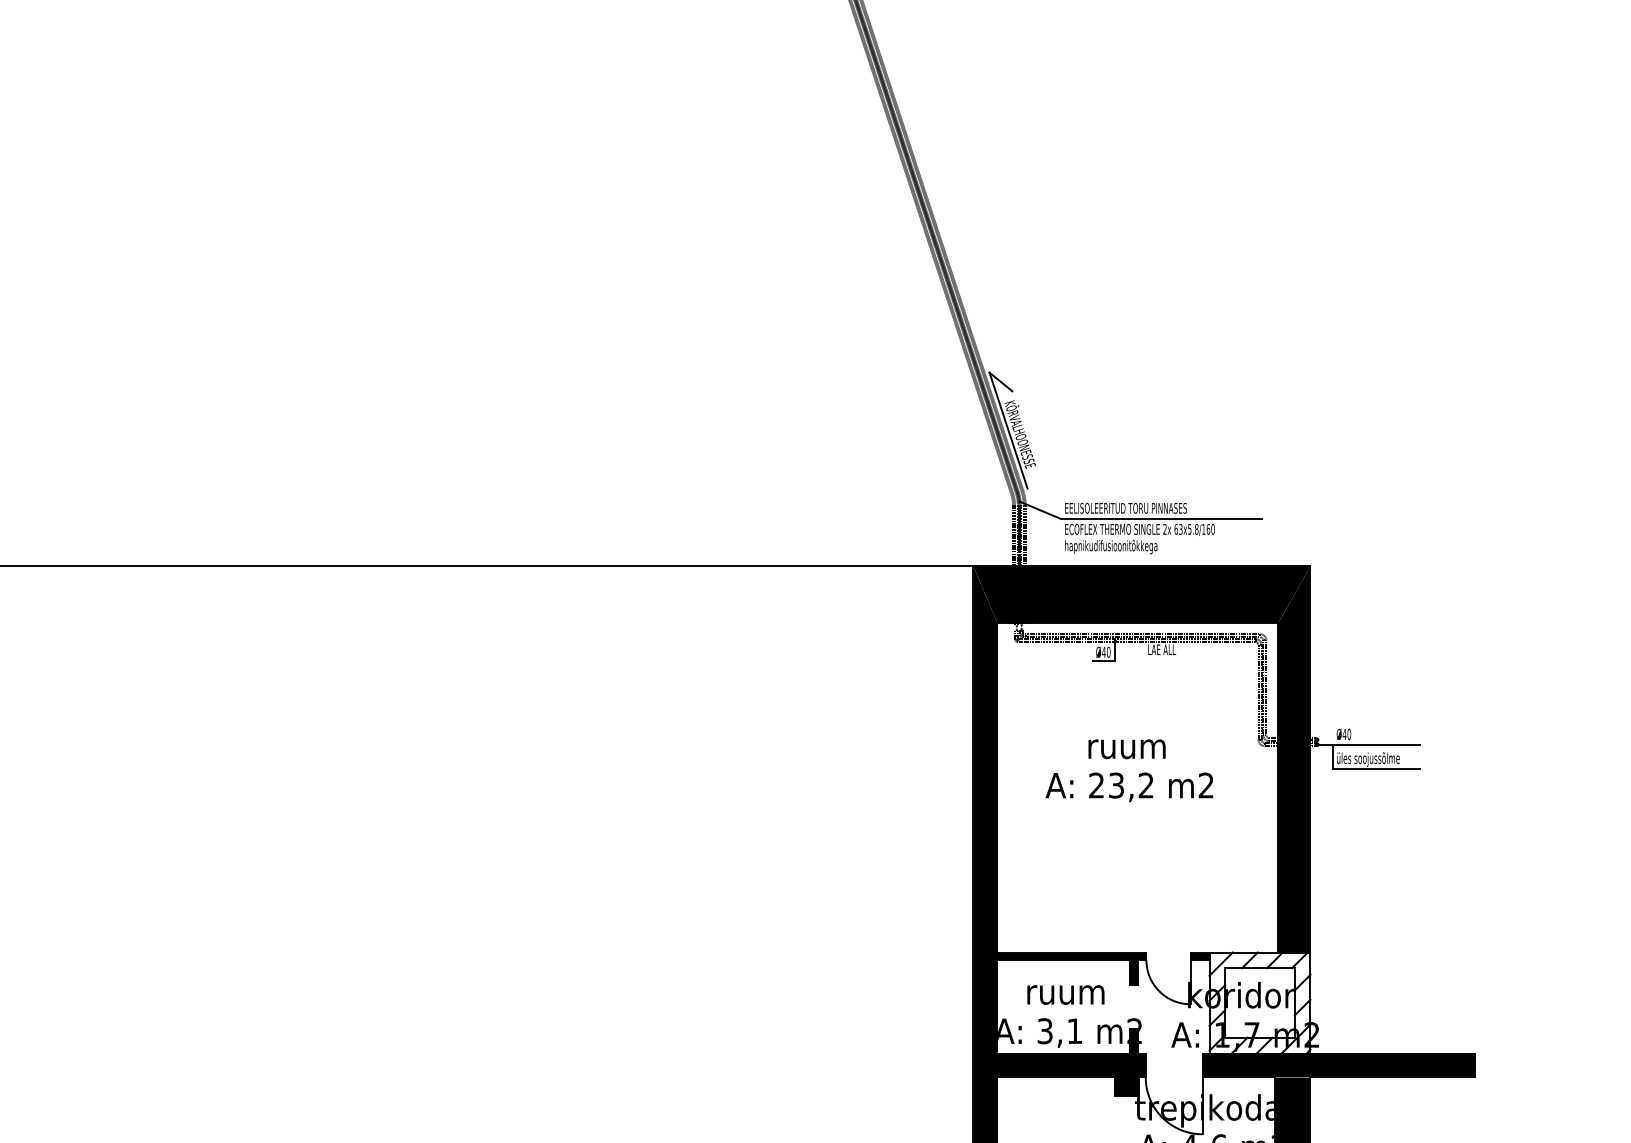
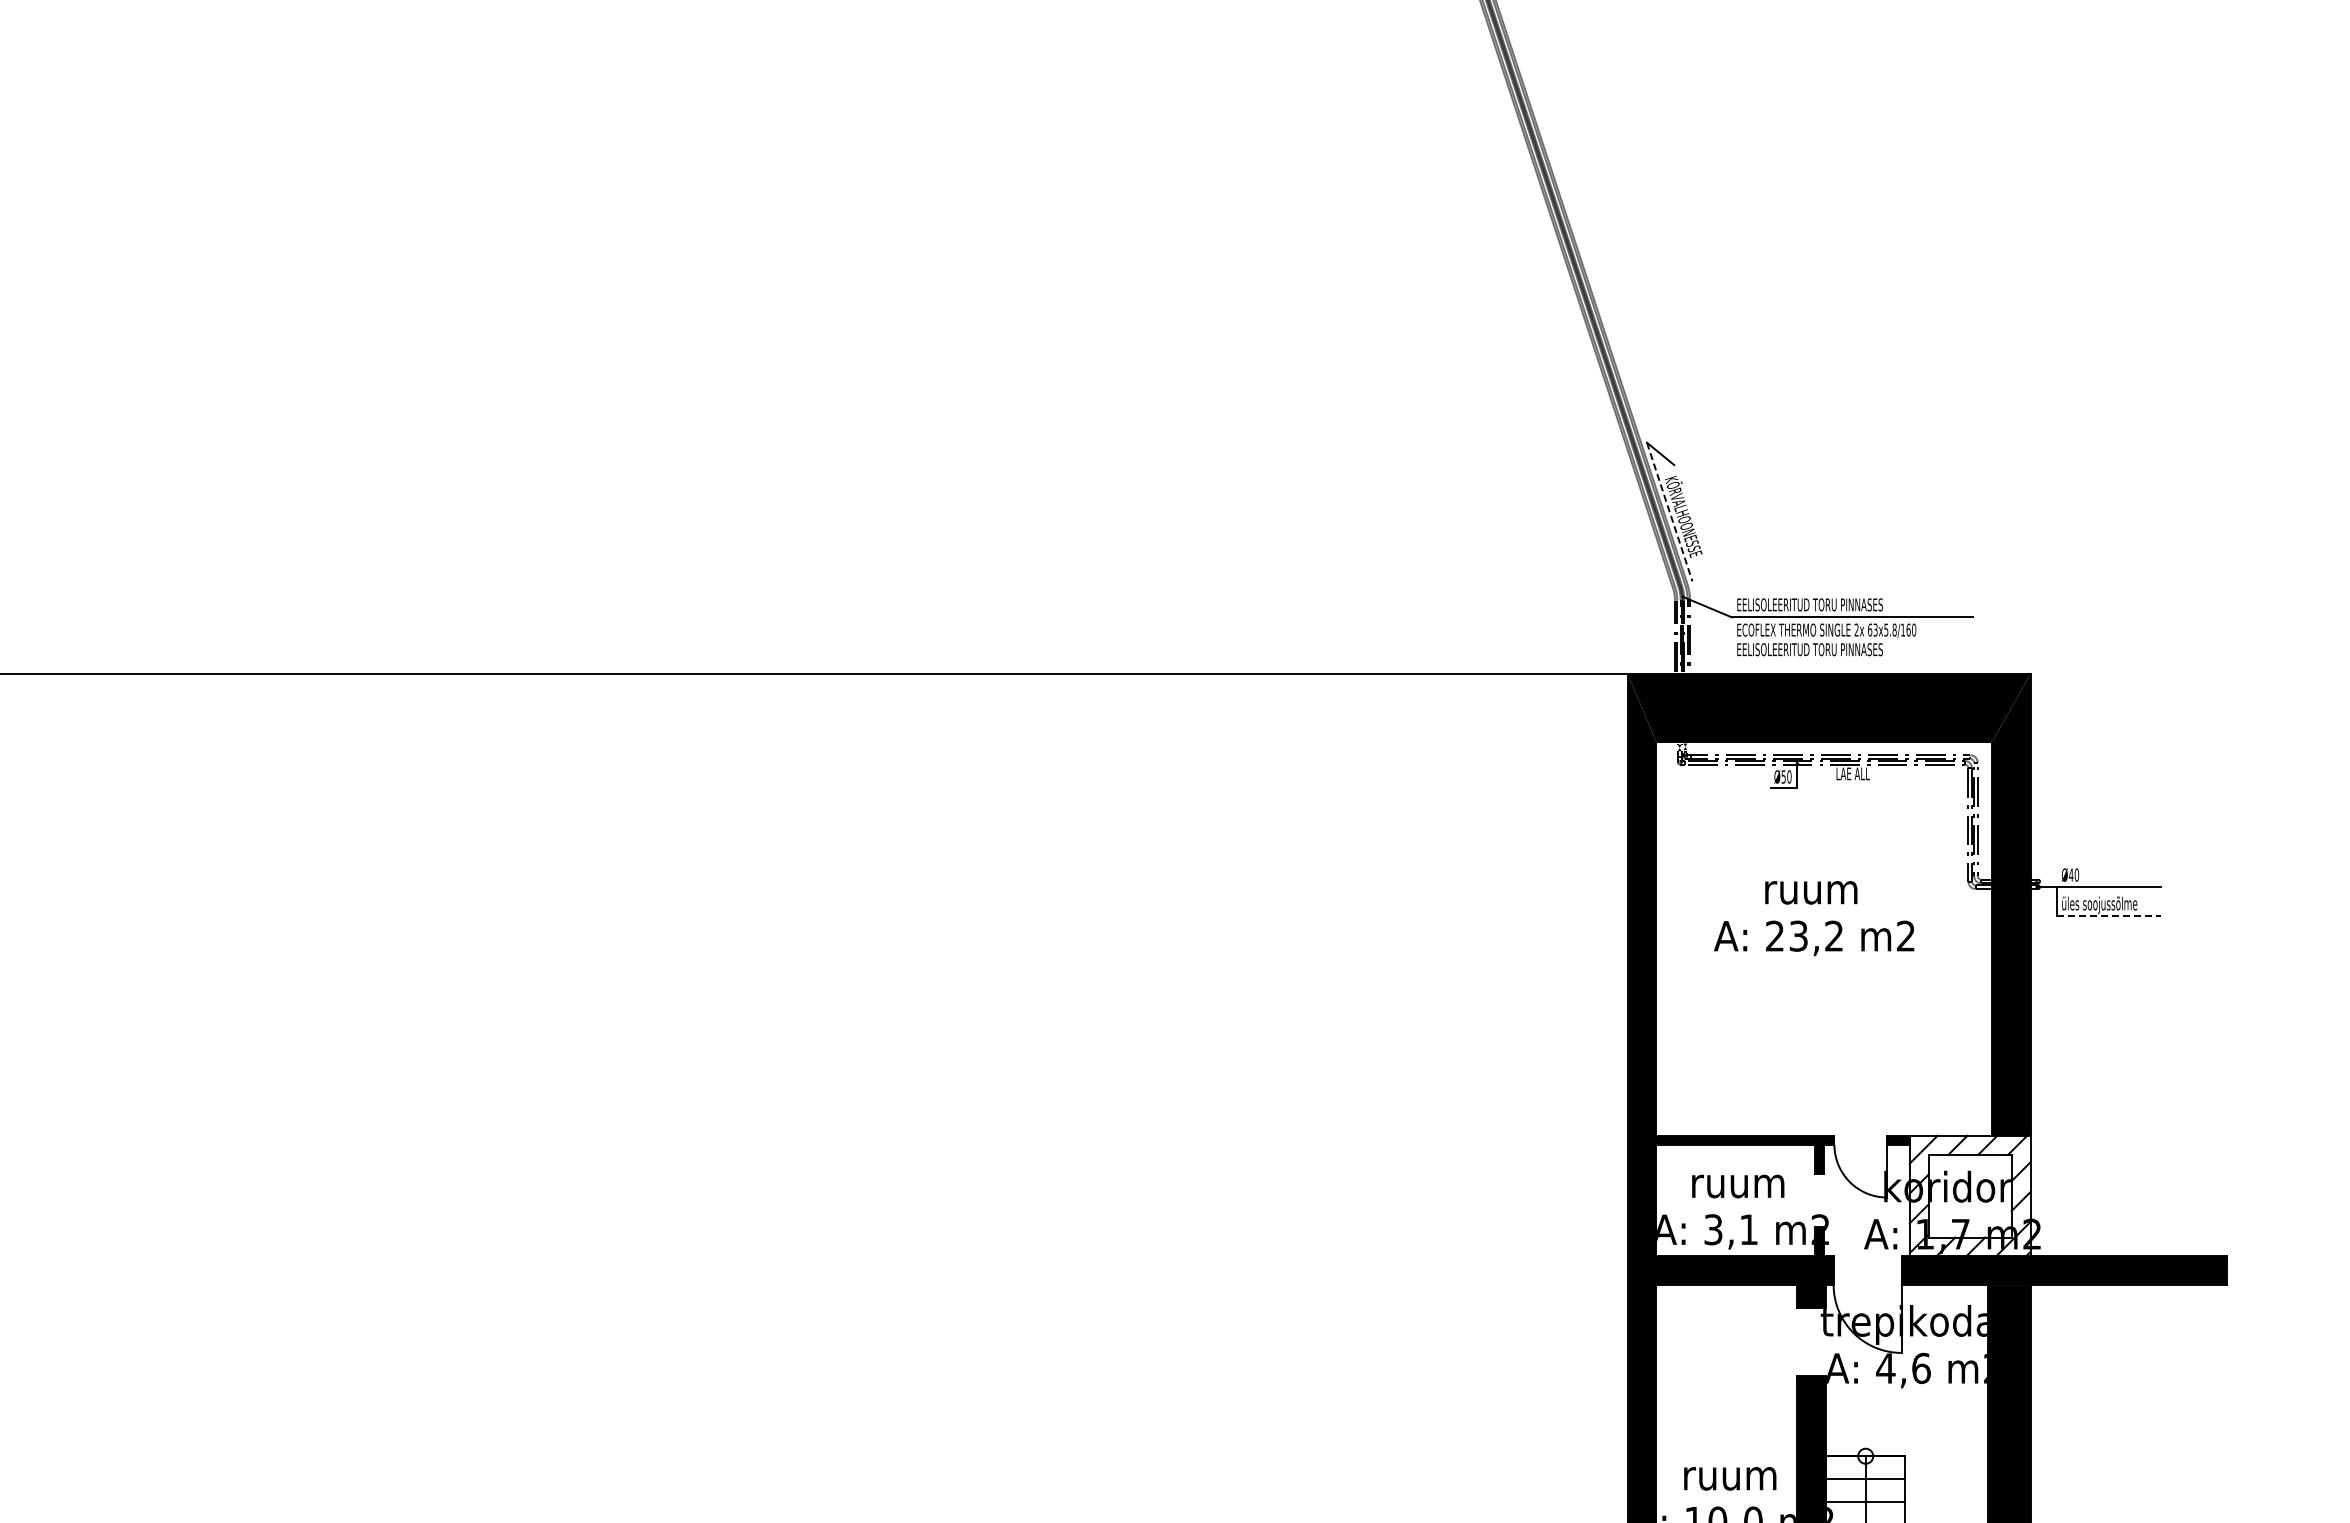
line: (1008, 431) -> (1669, 512), solid -> dashed
text: (1125, 546) -> (1809, 650), hapnikudifusioonitõkkega -> EELISOLEERITUD TORU PINNASES
text: (1103, 651) -> (1783, 776), Ø40 -> Ø50
line: (1376, 768) -> (2109, 915), solid -> dashed

